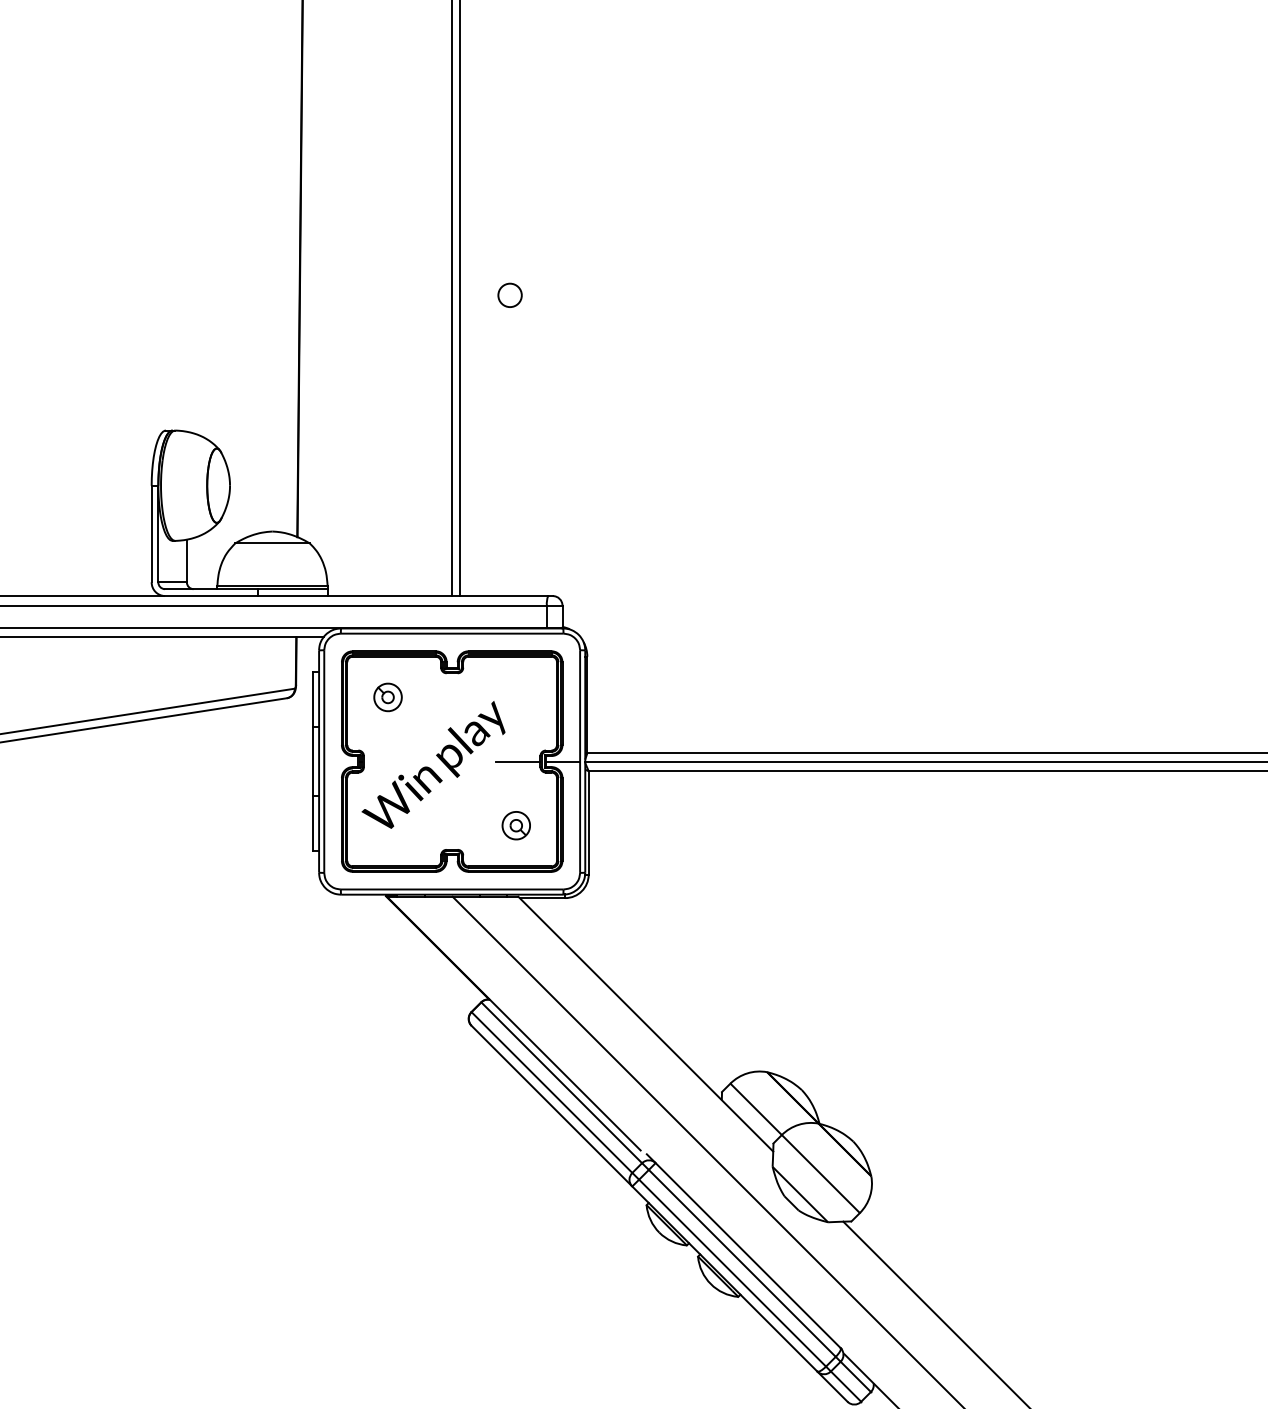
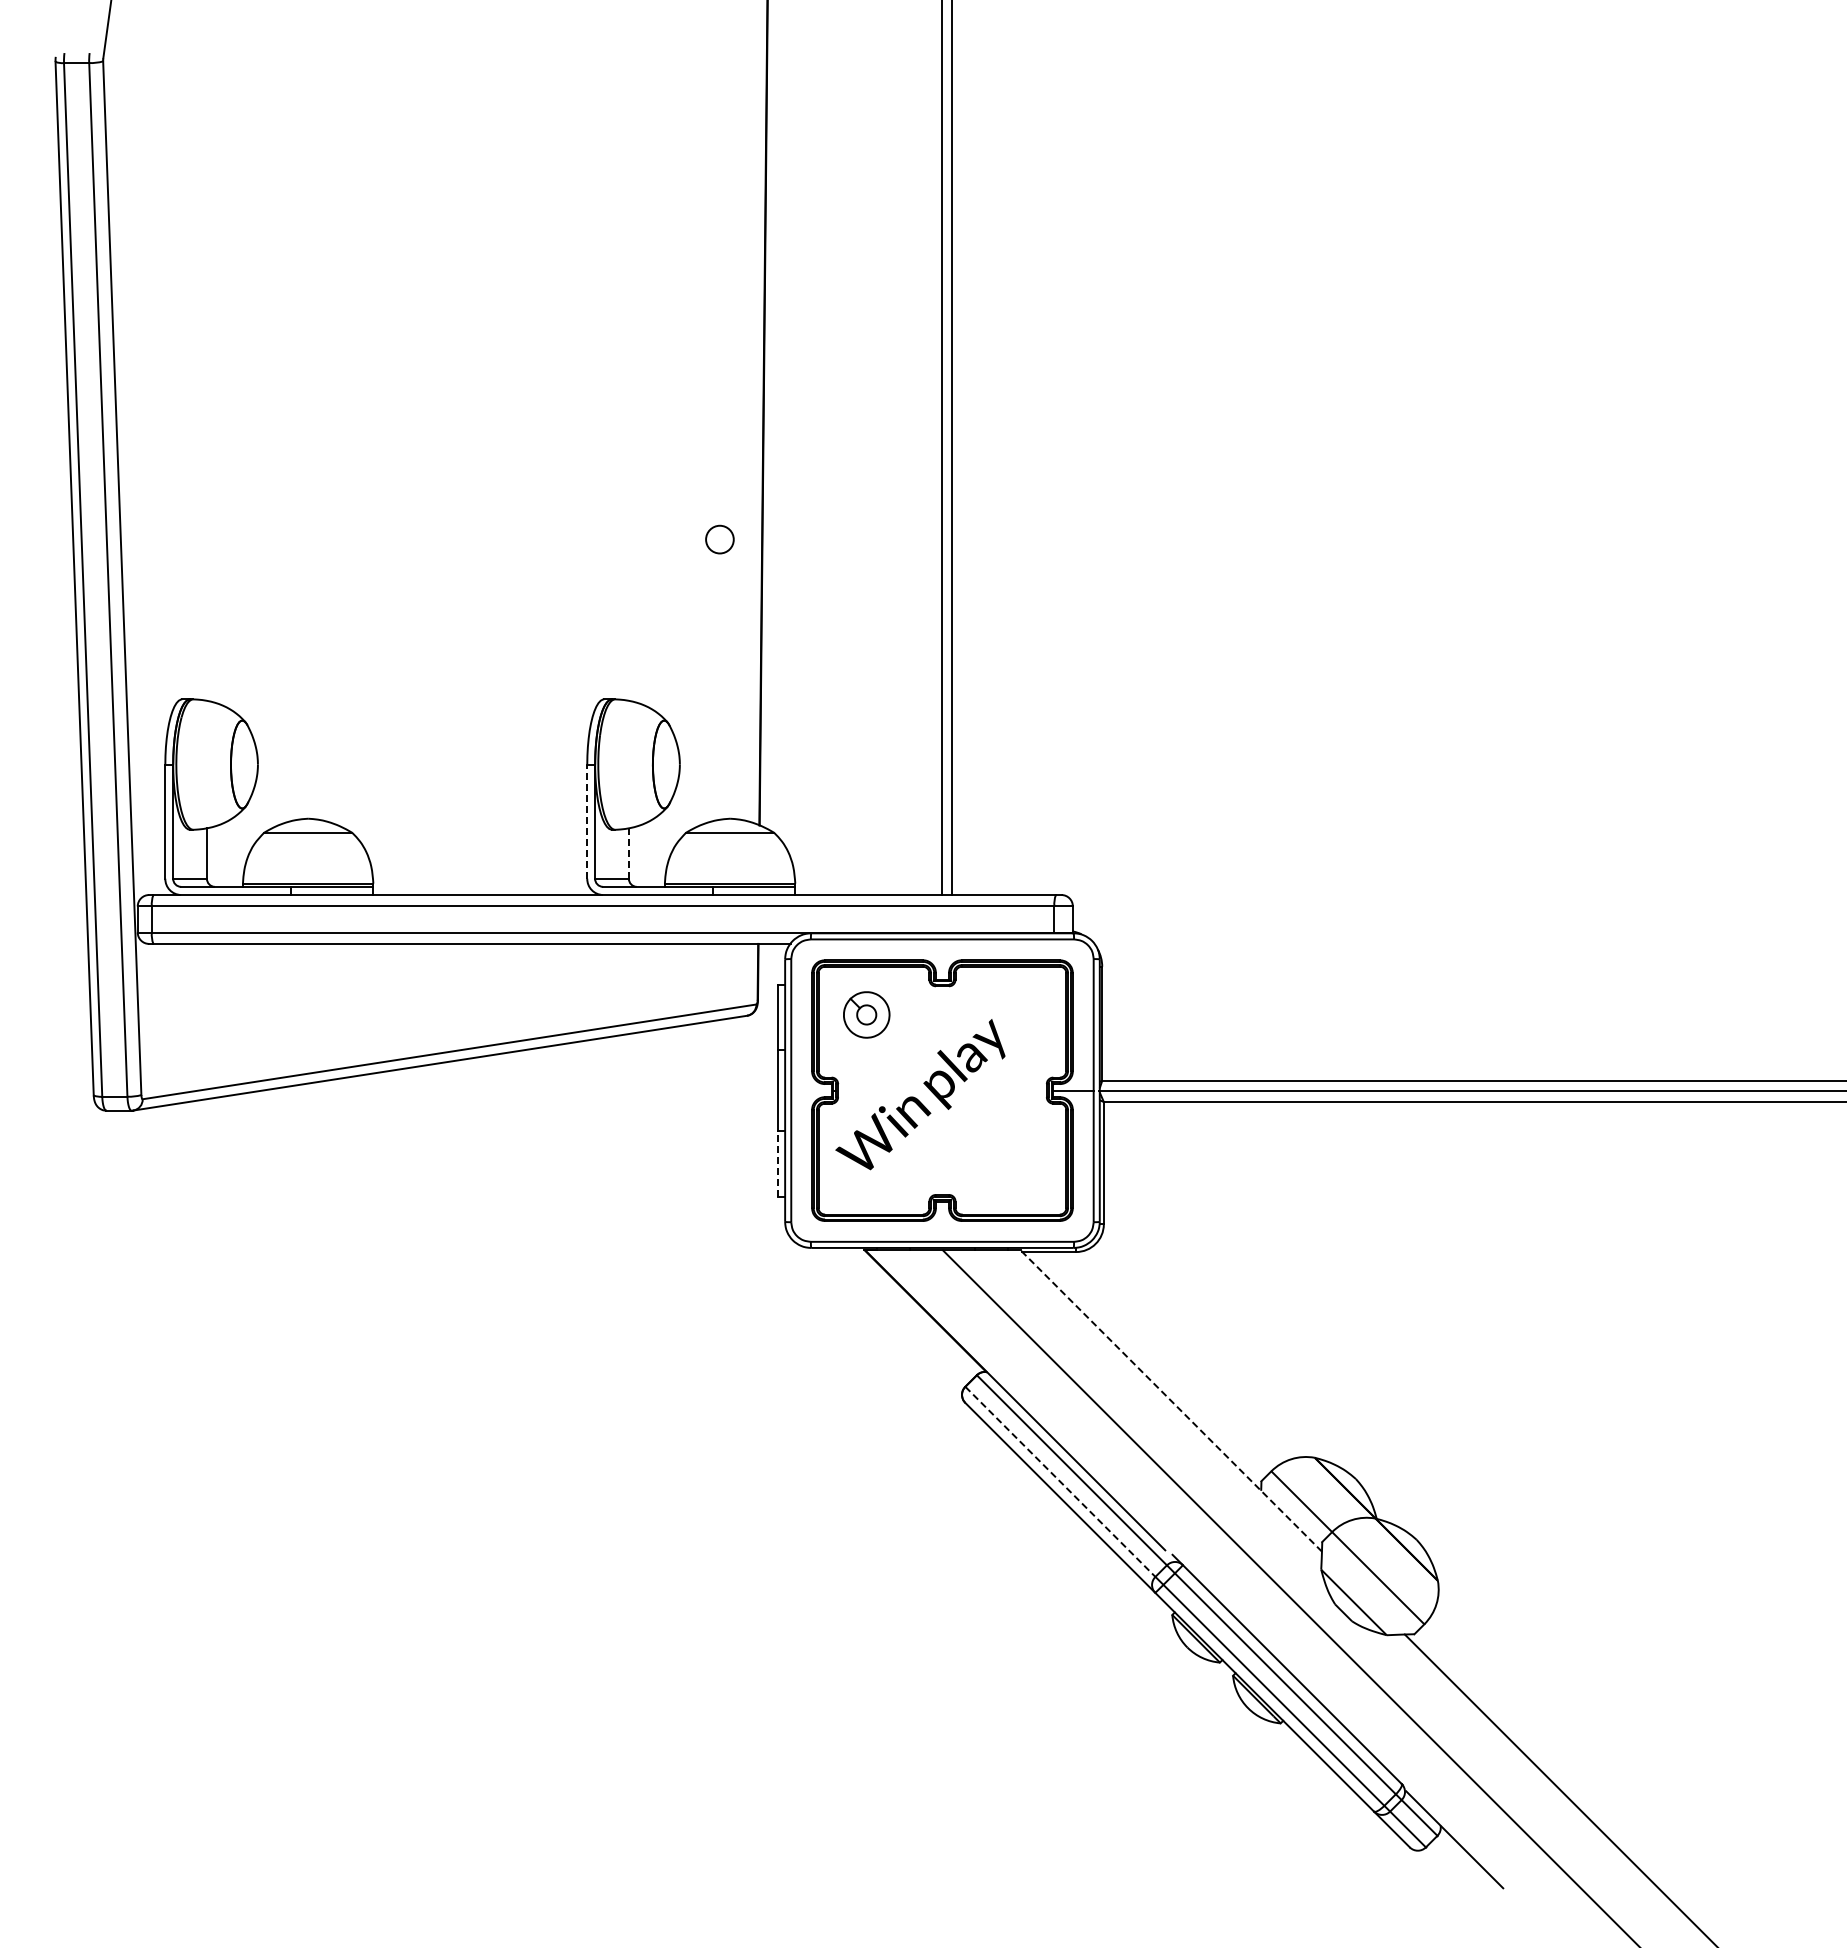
circle: (509, 295) -> (719, 539), moved
line: (151, 533) -> (587, 821), solid -> dashed
line: (186, 560) -> (628, 853), solid -> dashed
part: (387, 697) -> (866, 1014), size x1.4
line: (518, 761) -> (1020, 1090), removed
line: (312, 824) -> (777, 1164), solid -> dashed
part: (516, 825) -> (1018, 1166), removed
line: (645, 1023) -> (1170, 1400), solid -> dashed
line: (552, 1093) -> (1060, 1482), solid -> dashed

